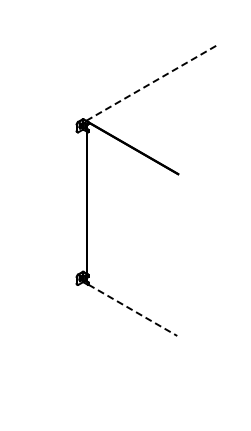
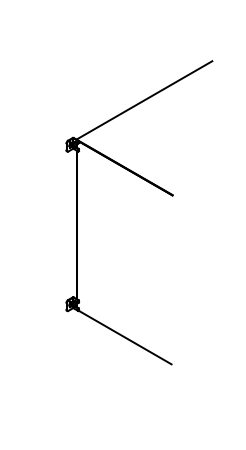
line: (151, 83) -> (144, 100), dashed -> solid
line: (133, 310) -> (125, 337), dashed -> solid

